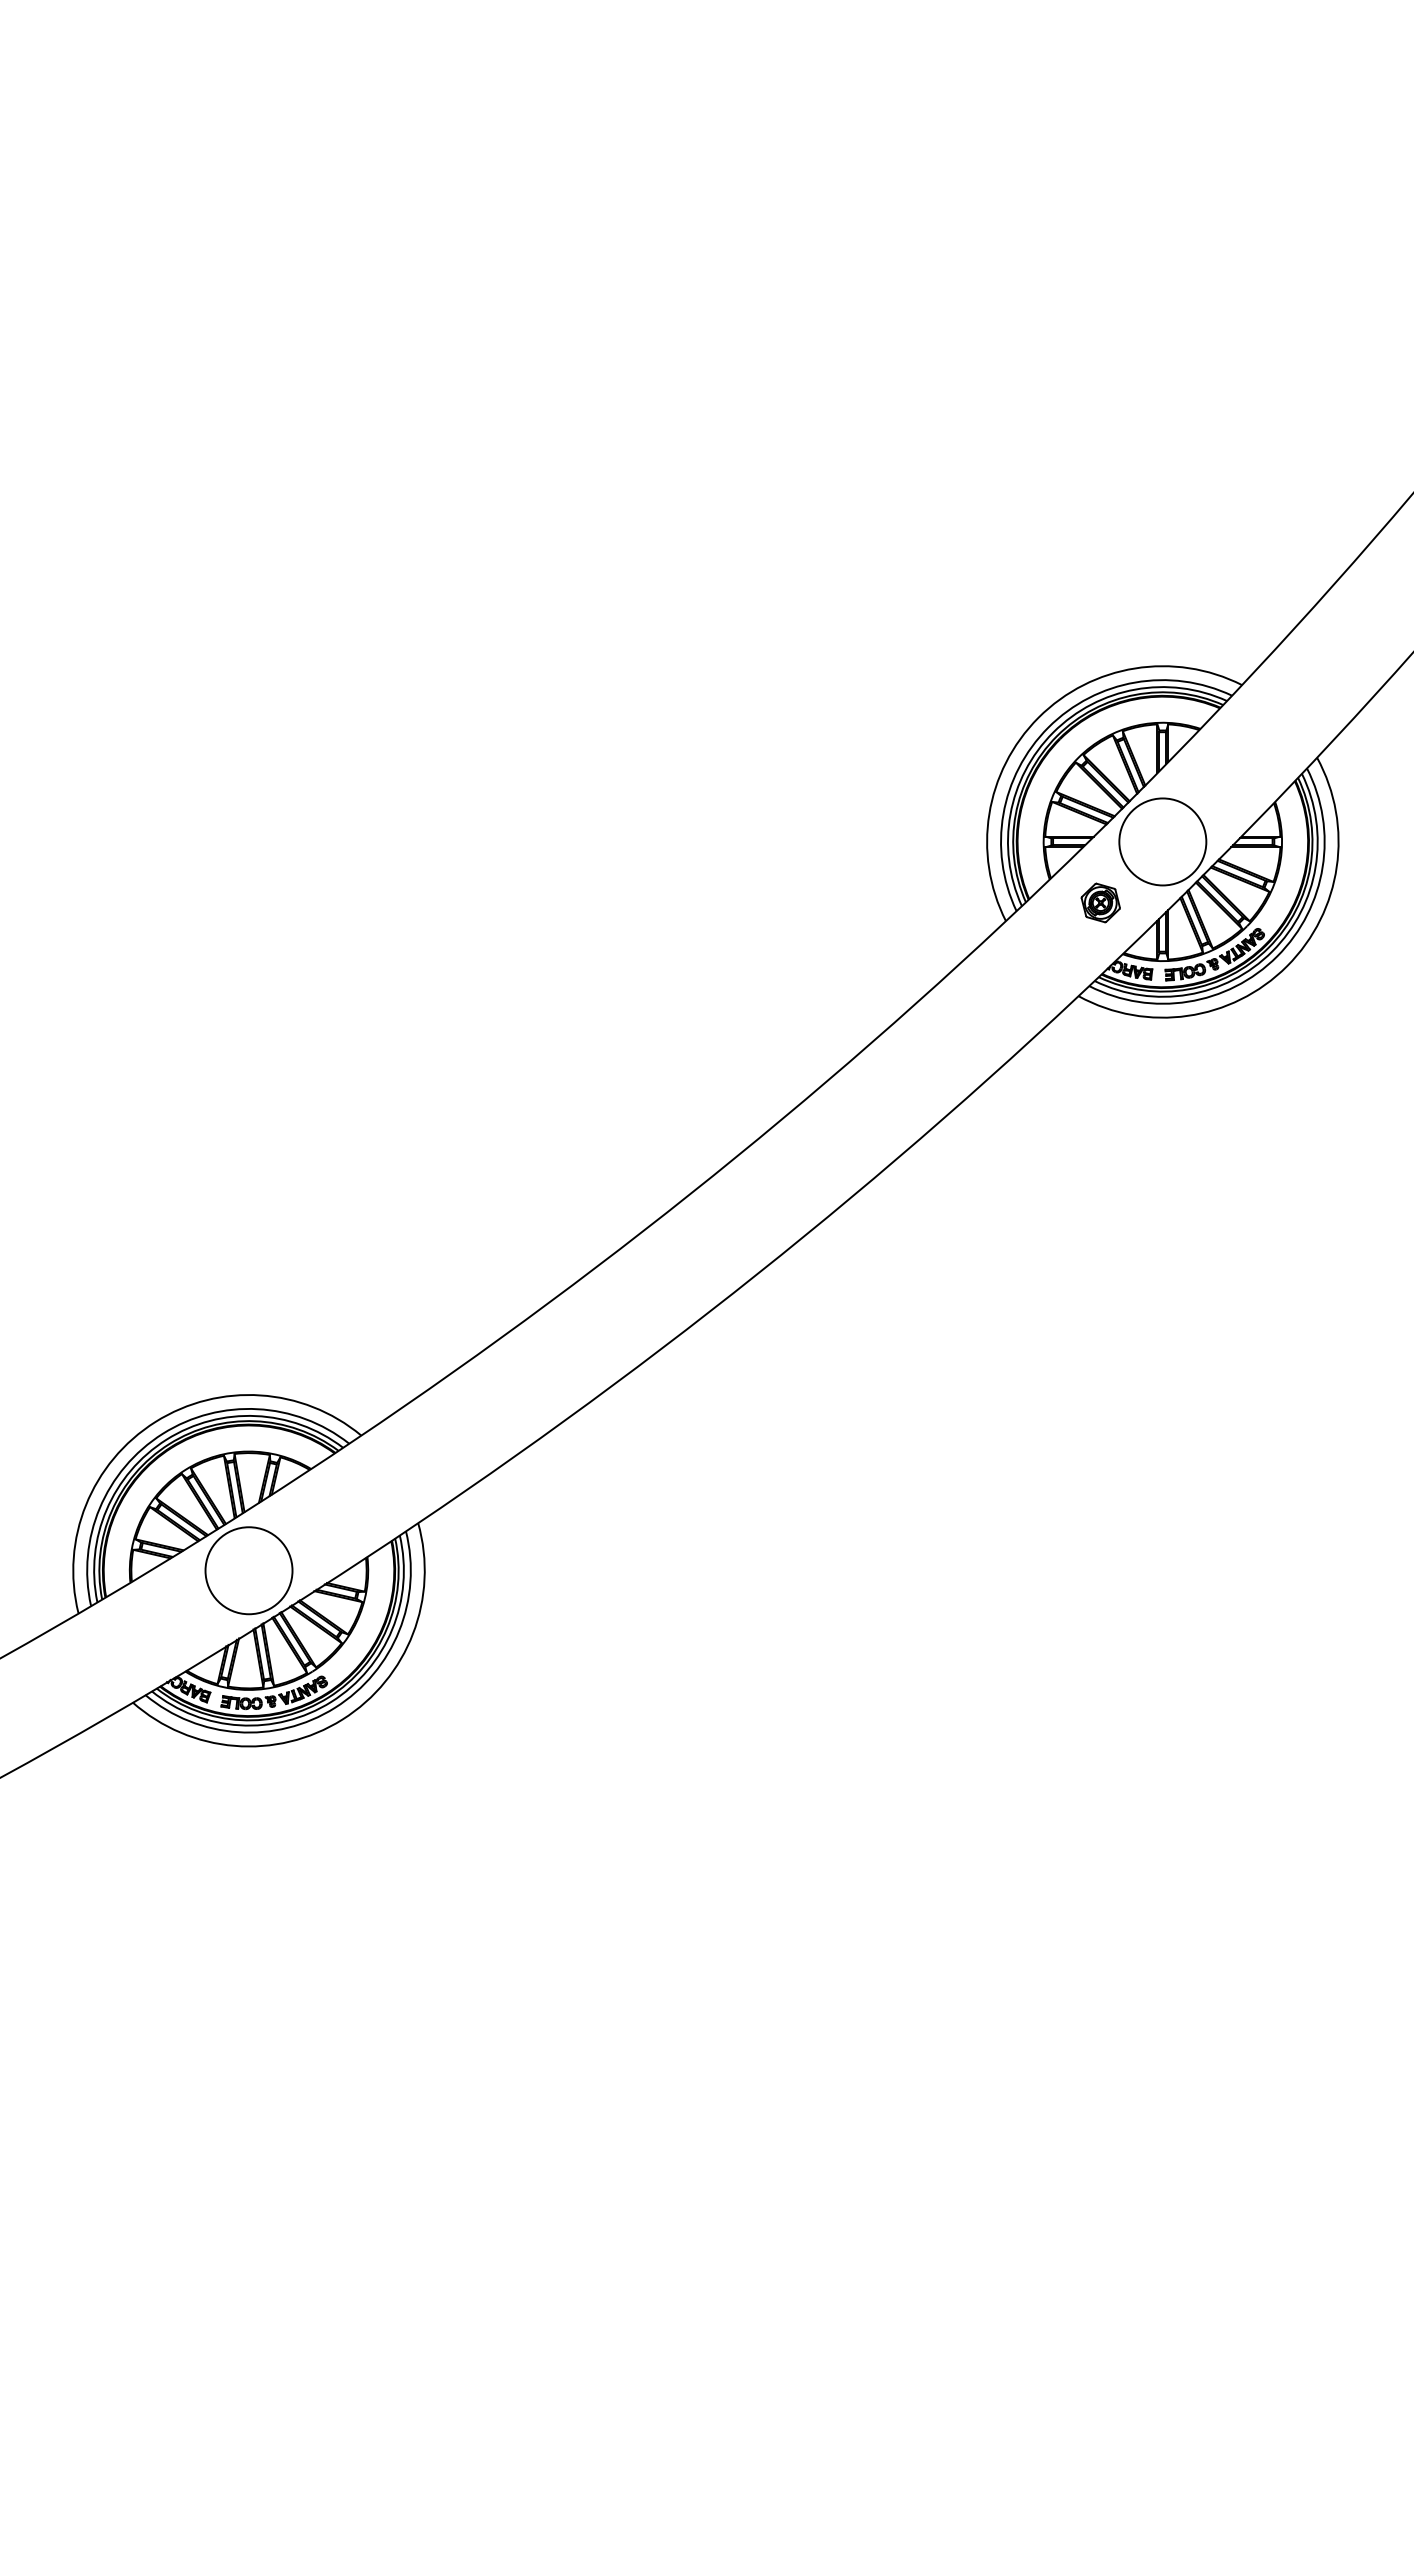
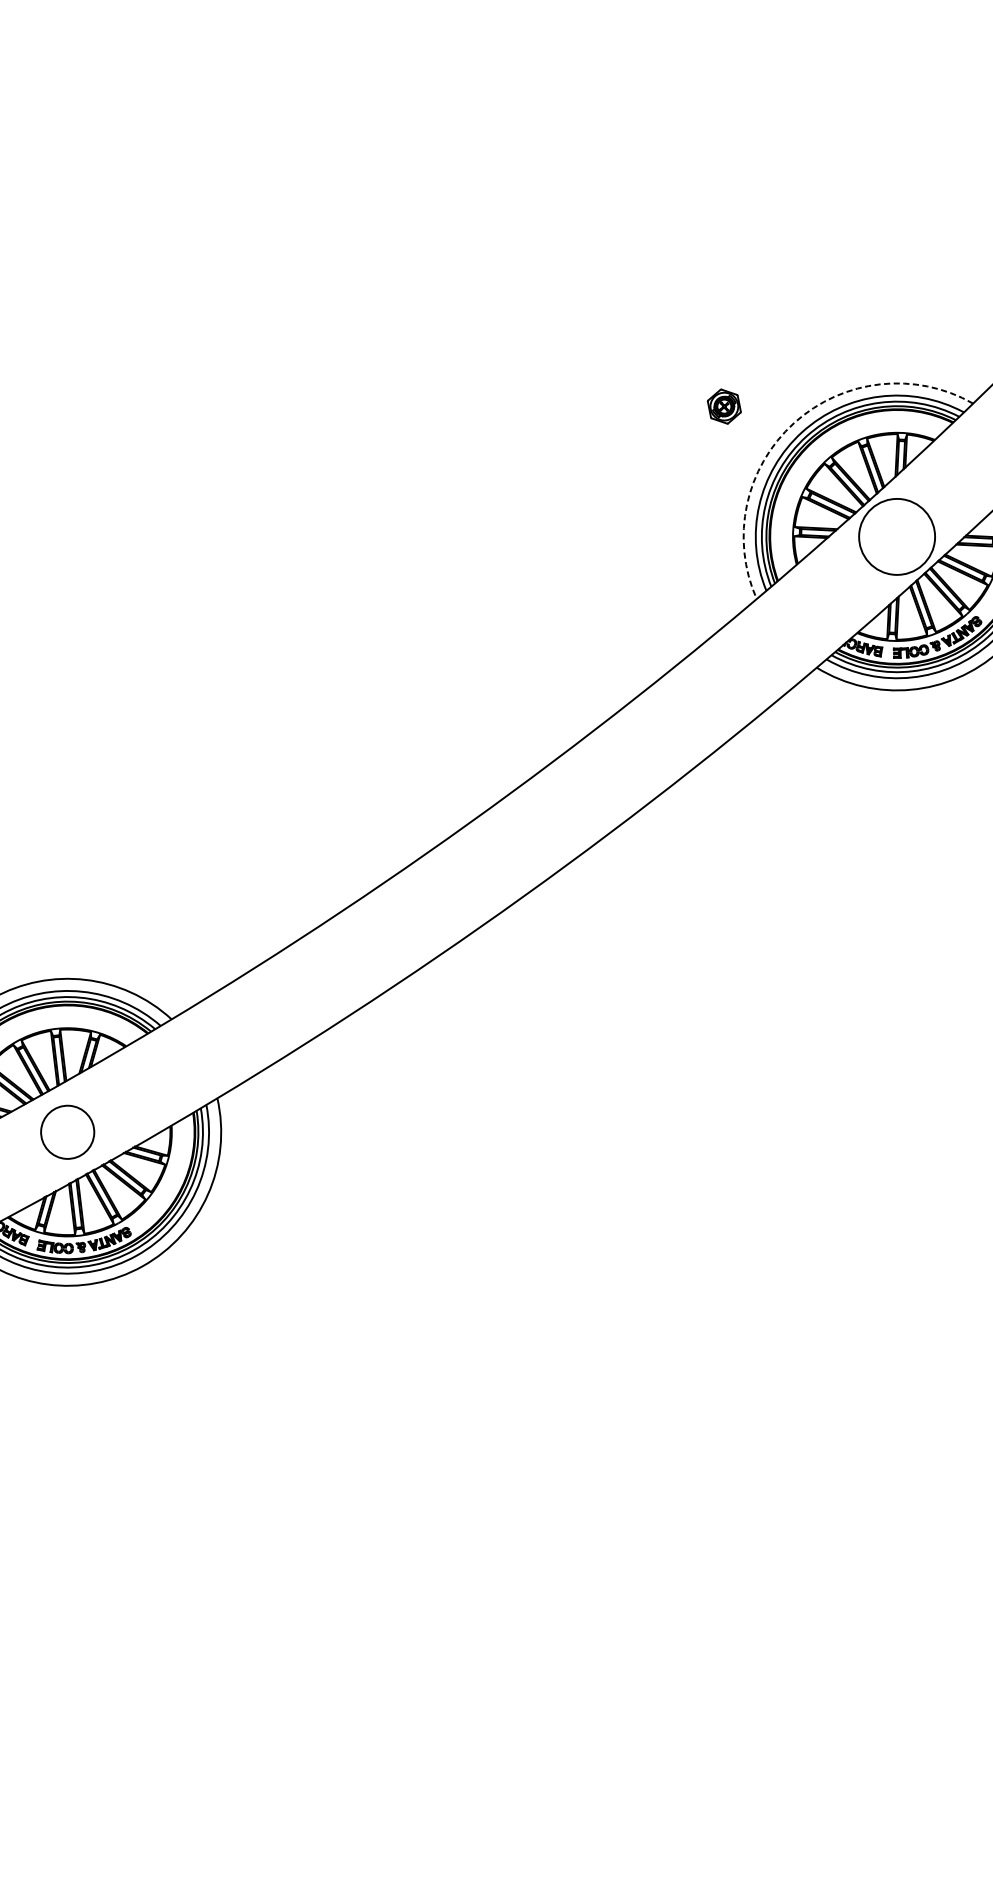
arc: (1038, 717) -> (794, 422), solid -> dashed
part: (1100, 902) -> (724, 406), moved
circle: (248, 1570) -> (67, 1132), size x0.7

